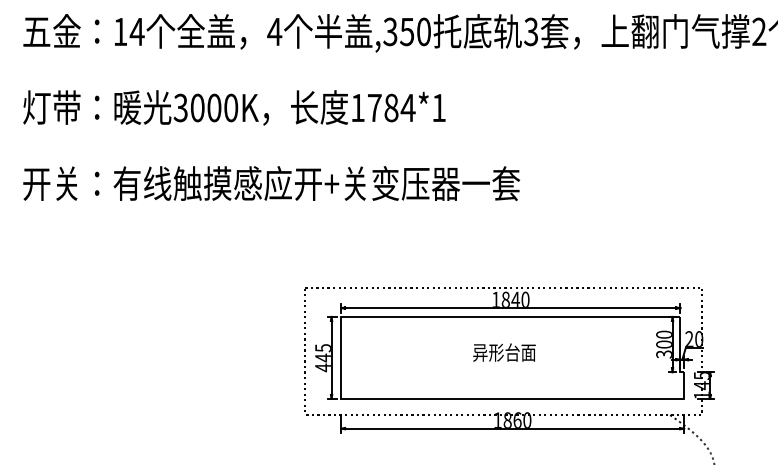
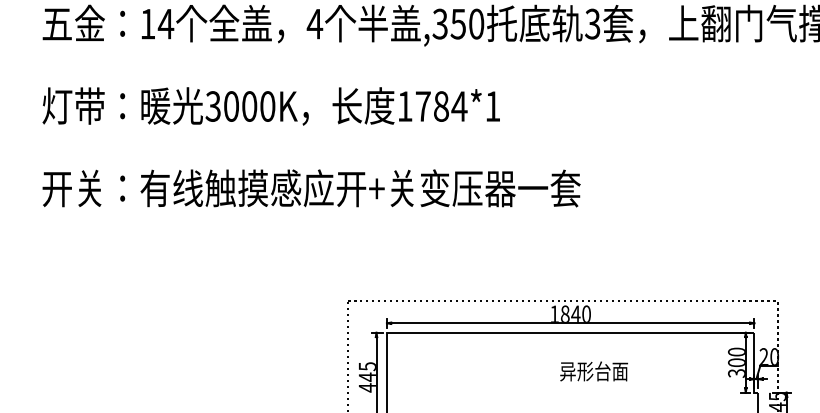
text: (504, 352) -> (594, 371), moved

